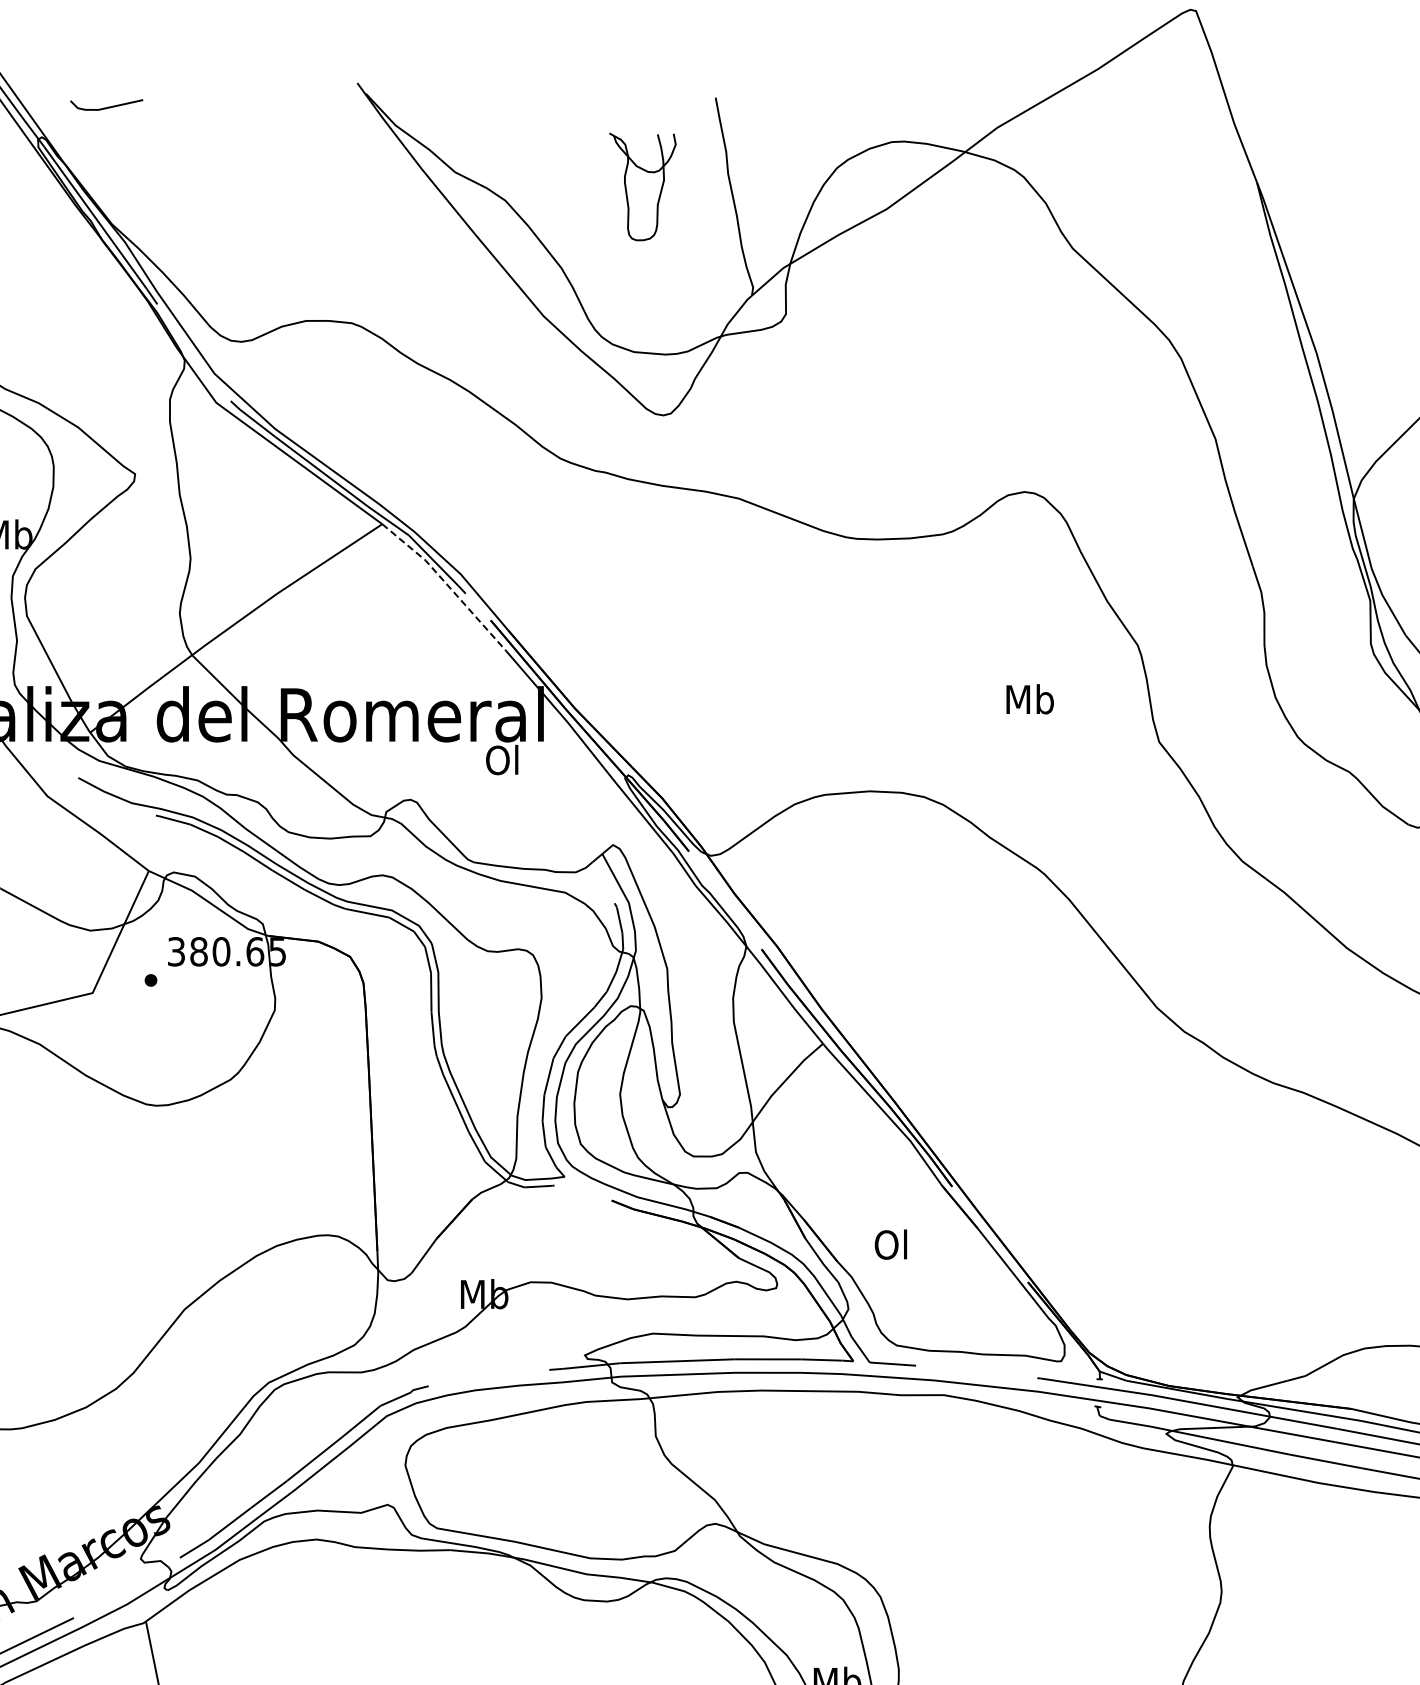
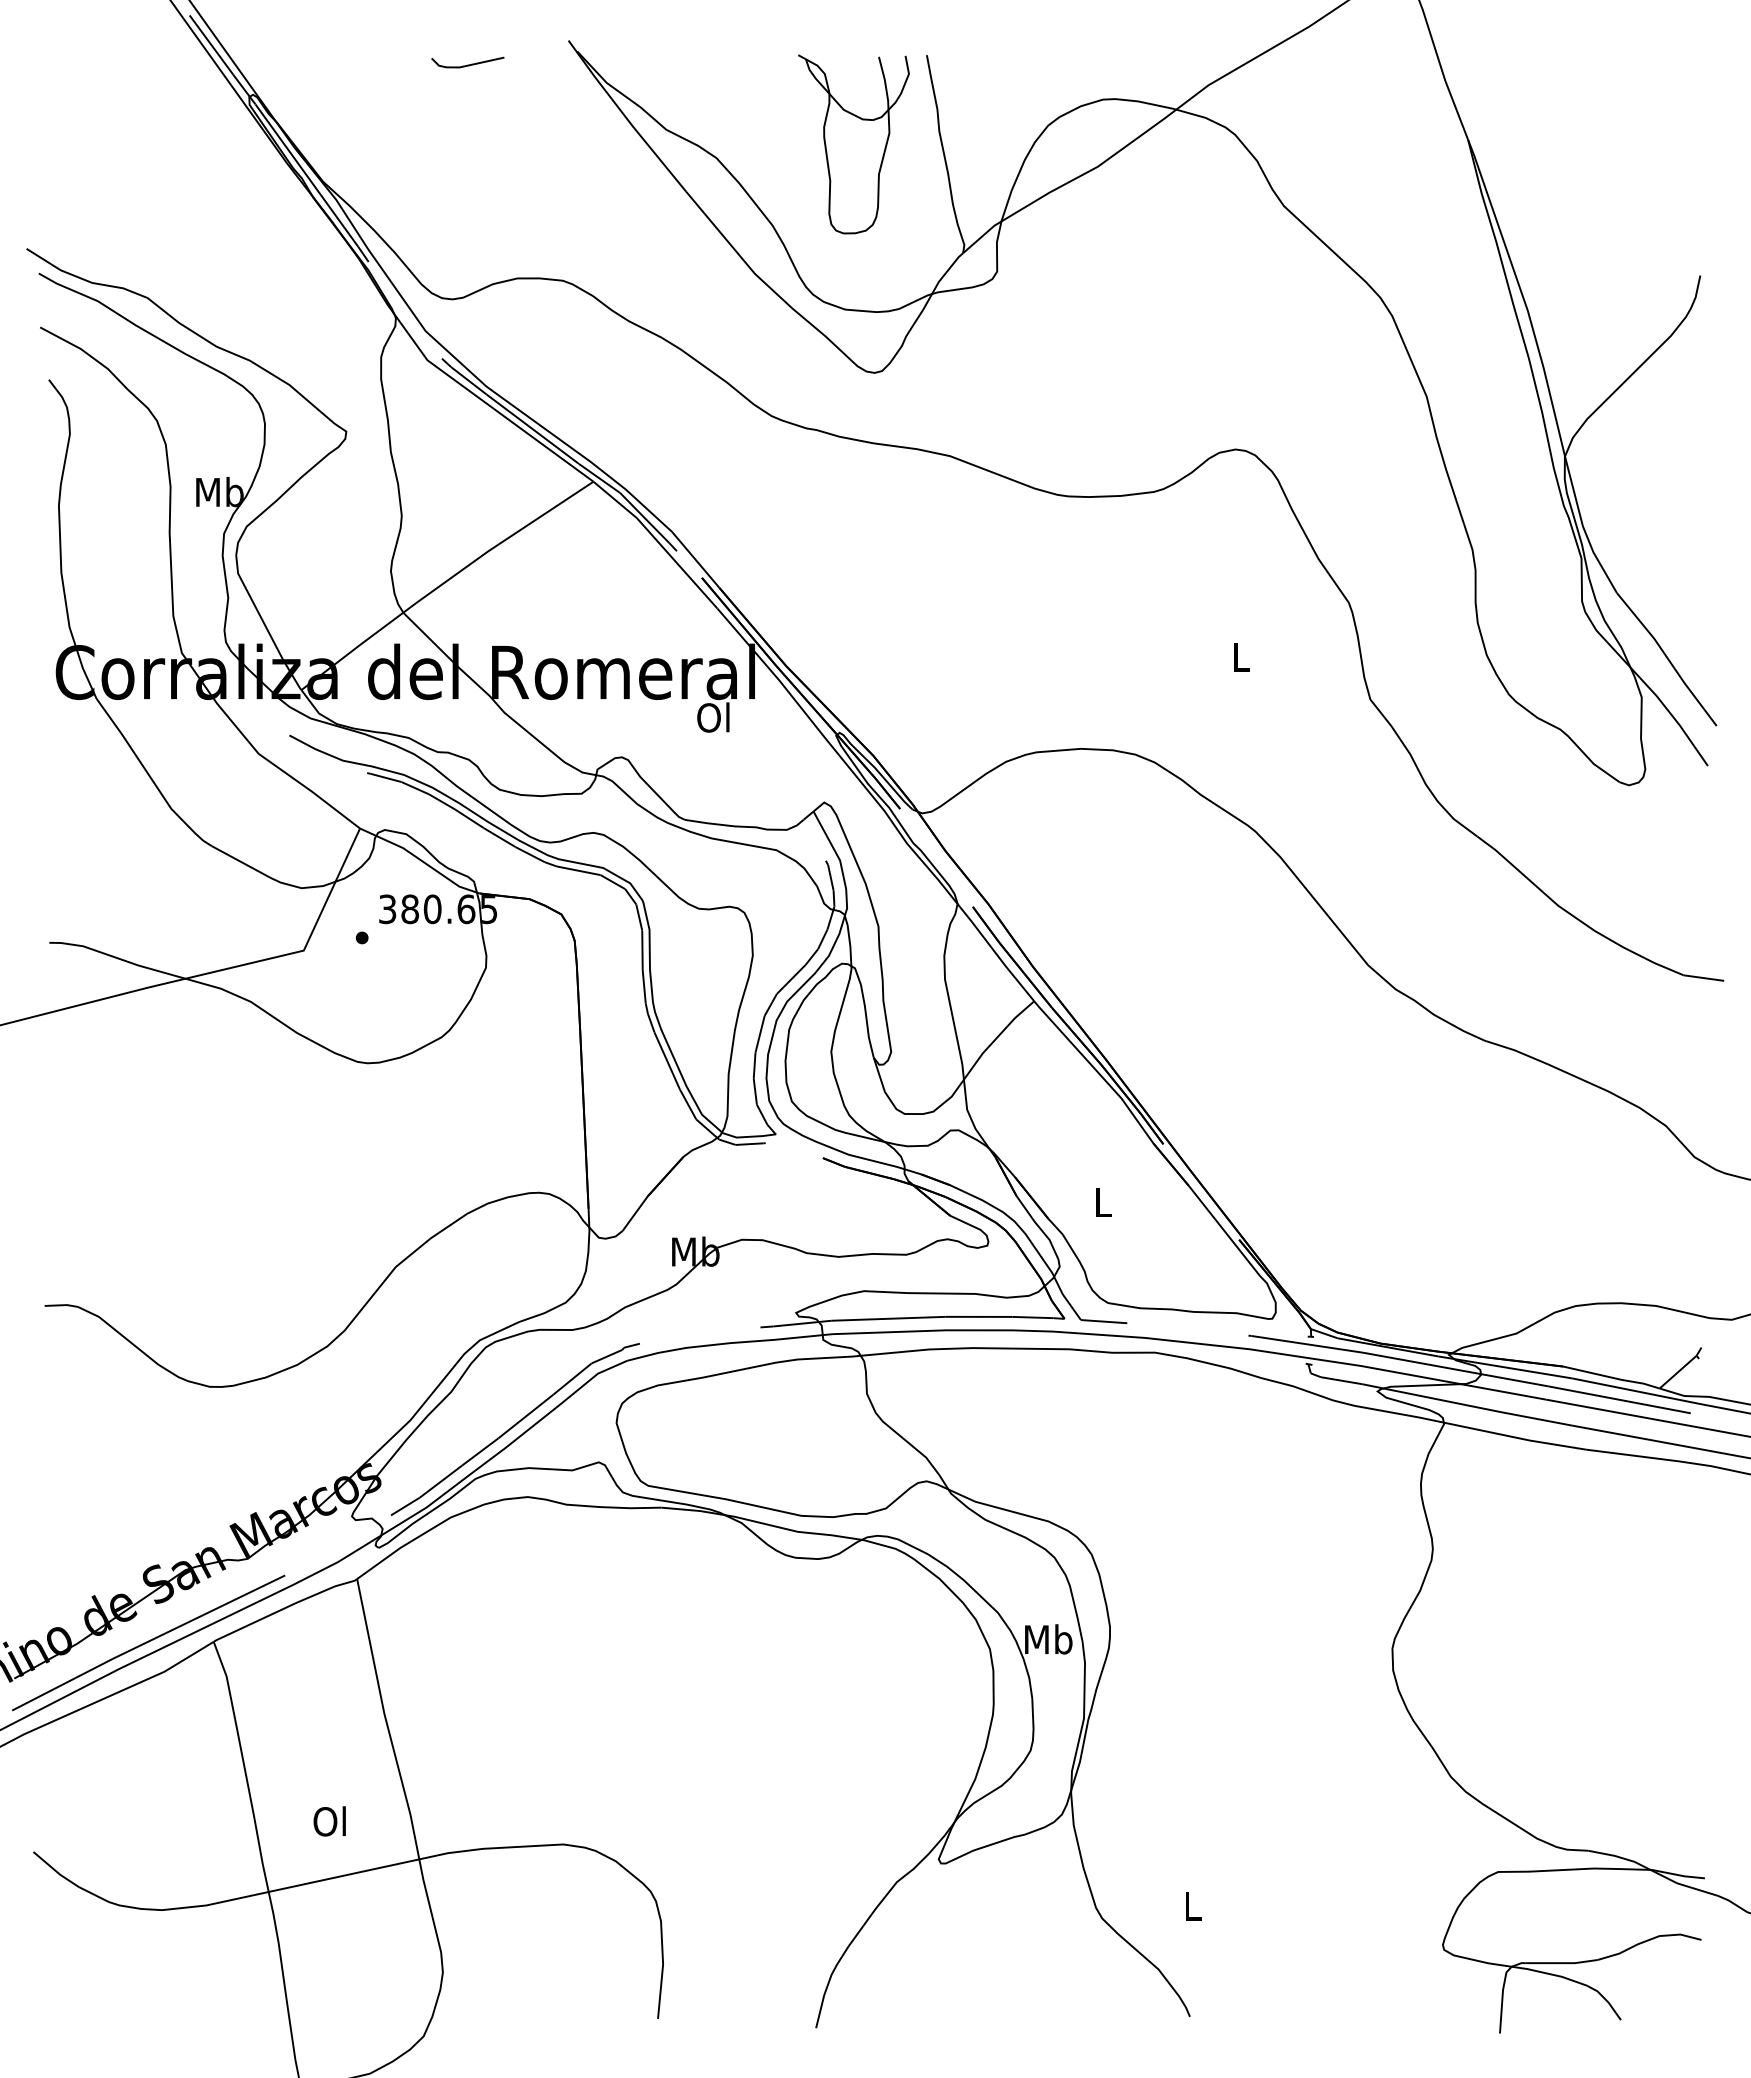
line: (106, 106) -> (467, 64), moved
part: (642, 186) -> (853, 144), size x1.67
line: (447, 583) -> (658, 541), dashed -> solid
text: (1030, 698) -> (1241, 656), Mb -> L
text: (891, 1244) -> (1102, 1202), Ol -> L

